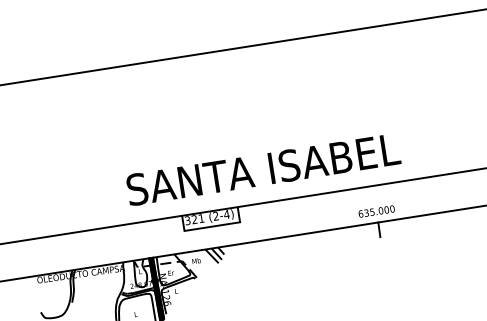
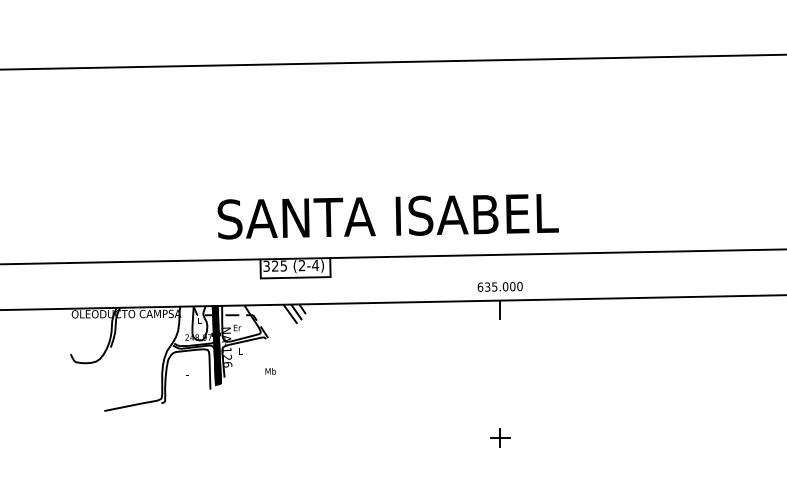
text: (262, 169) -> (387, 216), moved
text: (201, 218) -> (283, 265), 321 -> 325
text: (196, 261) -> (270, 371), moved

